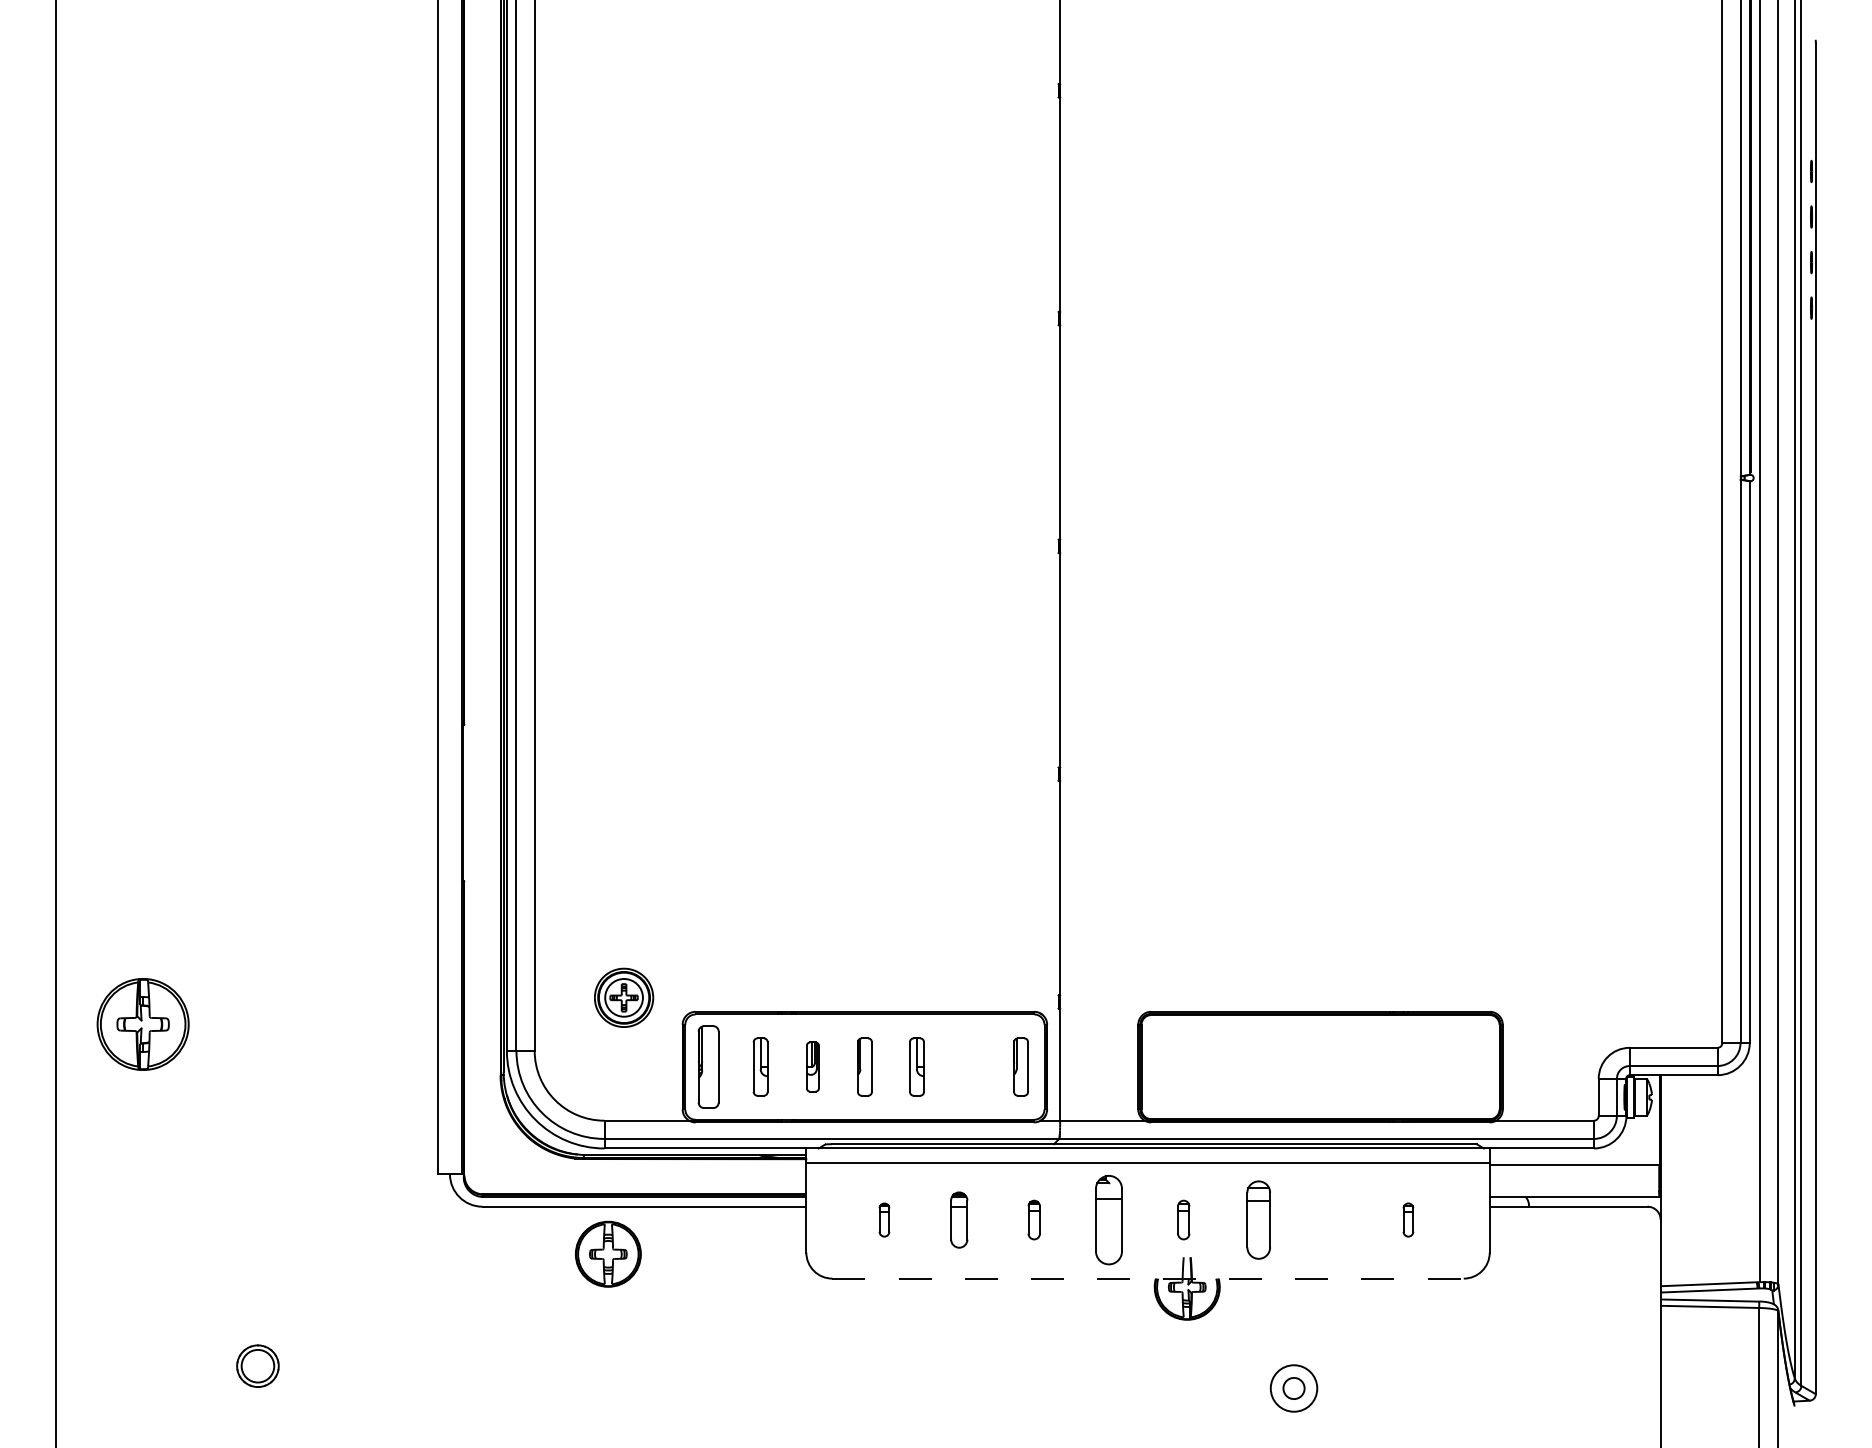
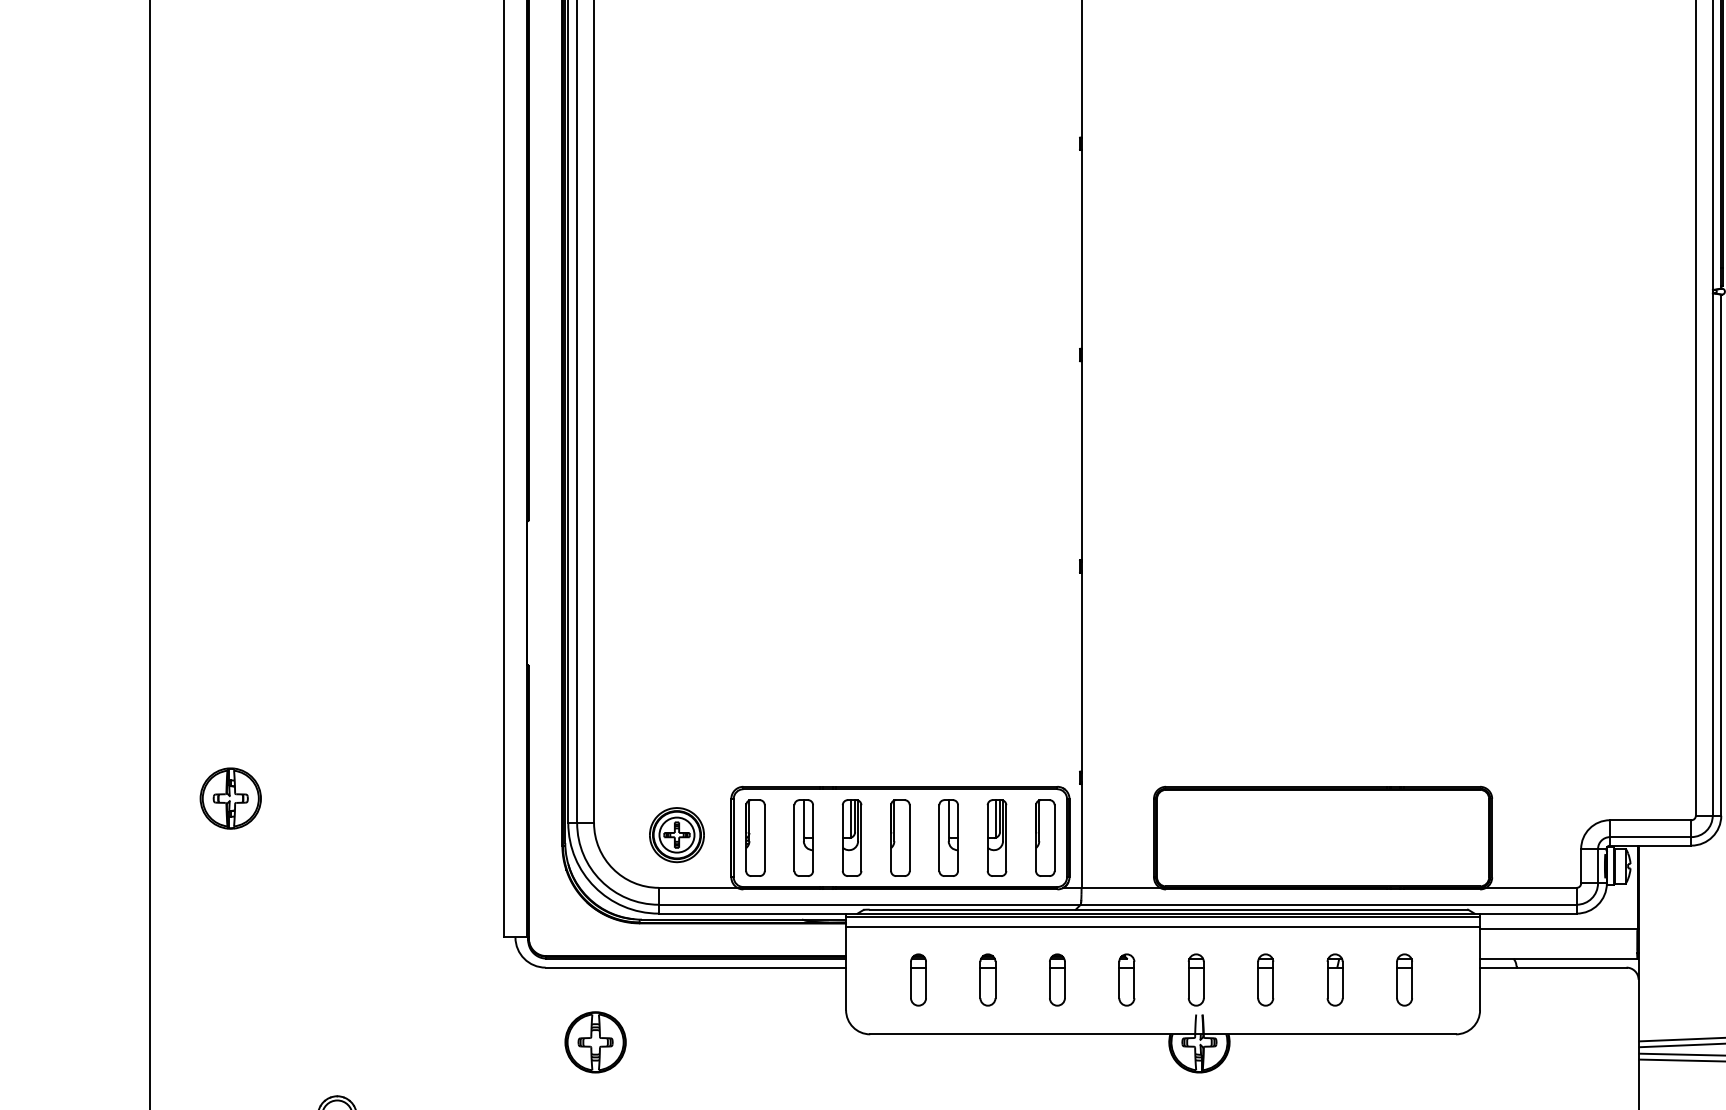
part: (624, 997) -> (677, 834), moved
part: (142, 1024) -> (230, 798), size x0.71
part: (760, 1066) -> (803, 837), size x1.43
part: (812, 1066) -> (851, 837), size x1.67
part: (864, 1066) -> (900, 837), size x1.43
part: (916, 1066) -> (948, 837), size x1.43
part: (968, 1066) -> (996, 837), added
part: (1020, 1066) -> (1044, 837), size x1.43
line: (1147, 1151) -> (1162, 916), added
part: (884, 1219) -> (918, 979), size x1.67
part: (1034, 1219) -> (1057, 979), size x1.43
part: (1108, 1219) -> (1126, 979), size x0.62
part: (1183, 1219) -> (1195, 979), size x1.43
part: (1258, 1219) -> (1265, 979), size x0.71
part: (1333, 1219) -> (1335, 979), added
part: (1408, 1219) -> (1404, 979), size x1.67
part: (608, 1253) -> (595, 1041), moved
line: (1148, 1278) -> (1163, 1034), dashed -> solid

